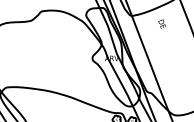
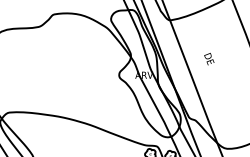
text: (162, 24) -> (209, 59), moved

